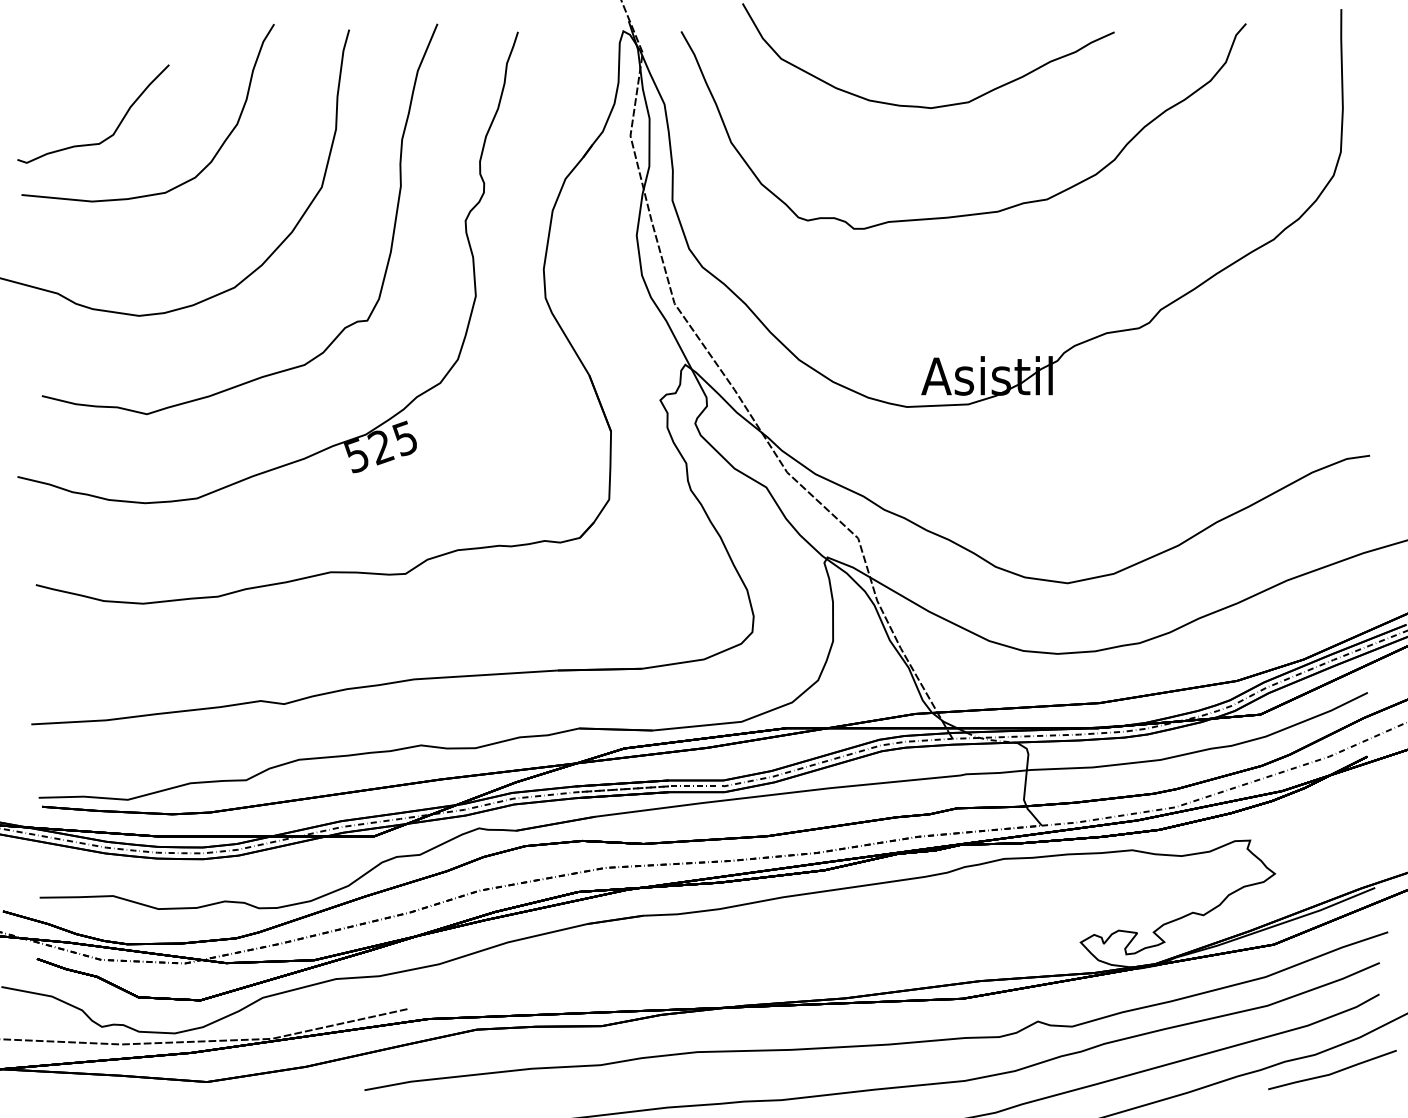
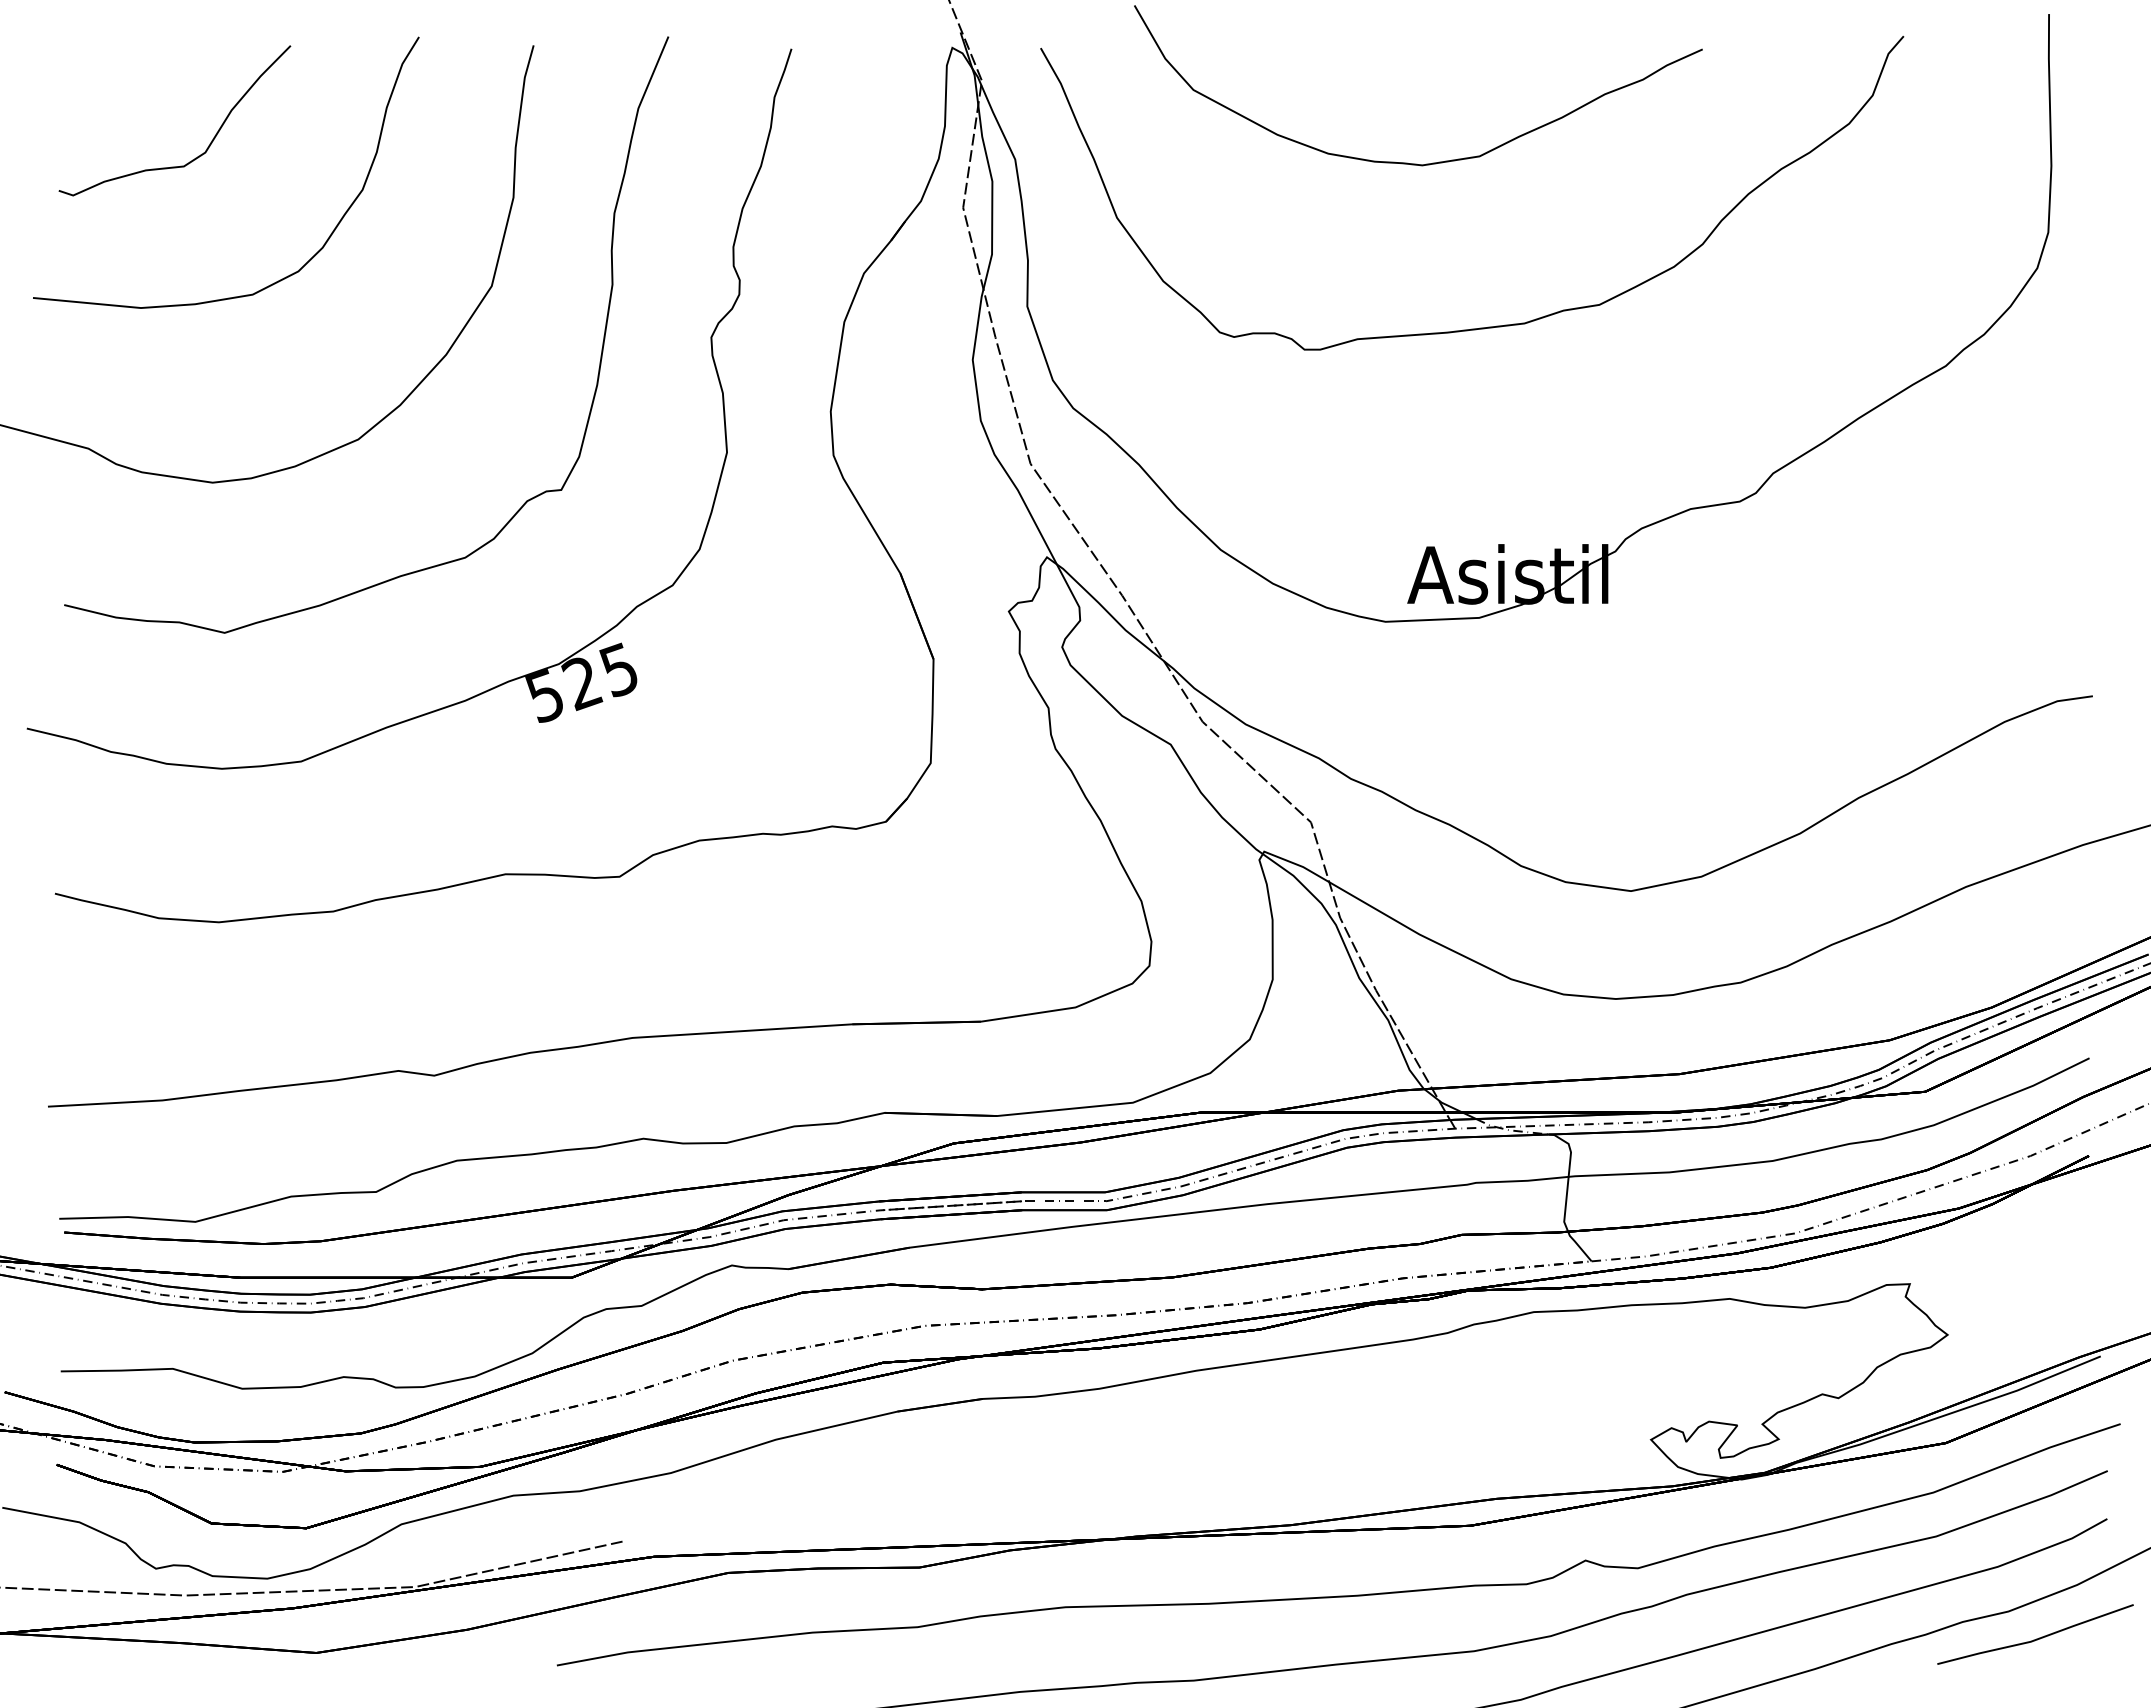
curve: (116, 127) -> (210, 141), moved

